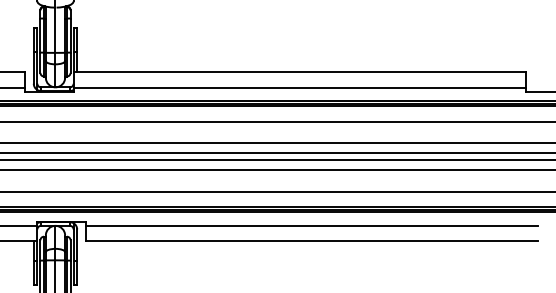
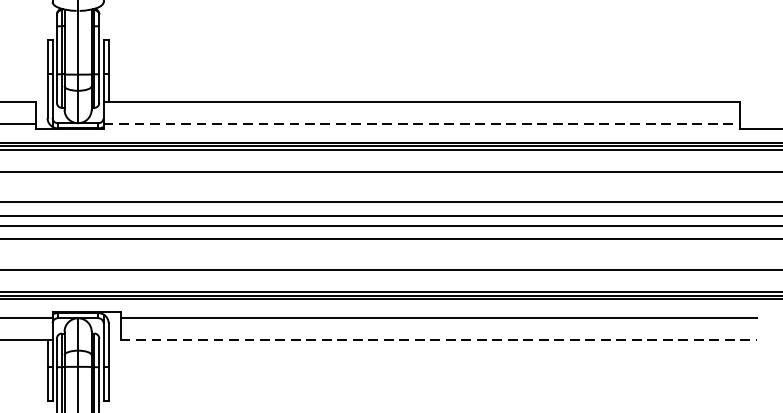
line: (299, 87) -> (421, 123), solid -> dashed
line: (311, 240) -> (438, 338), solid -> dashed

